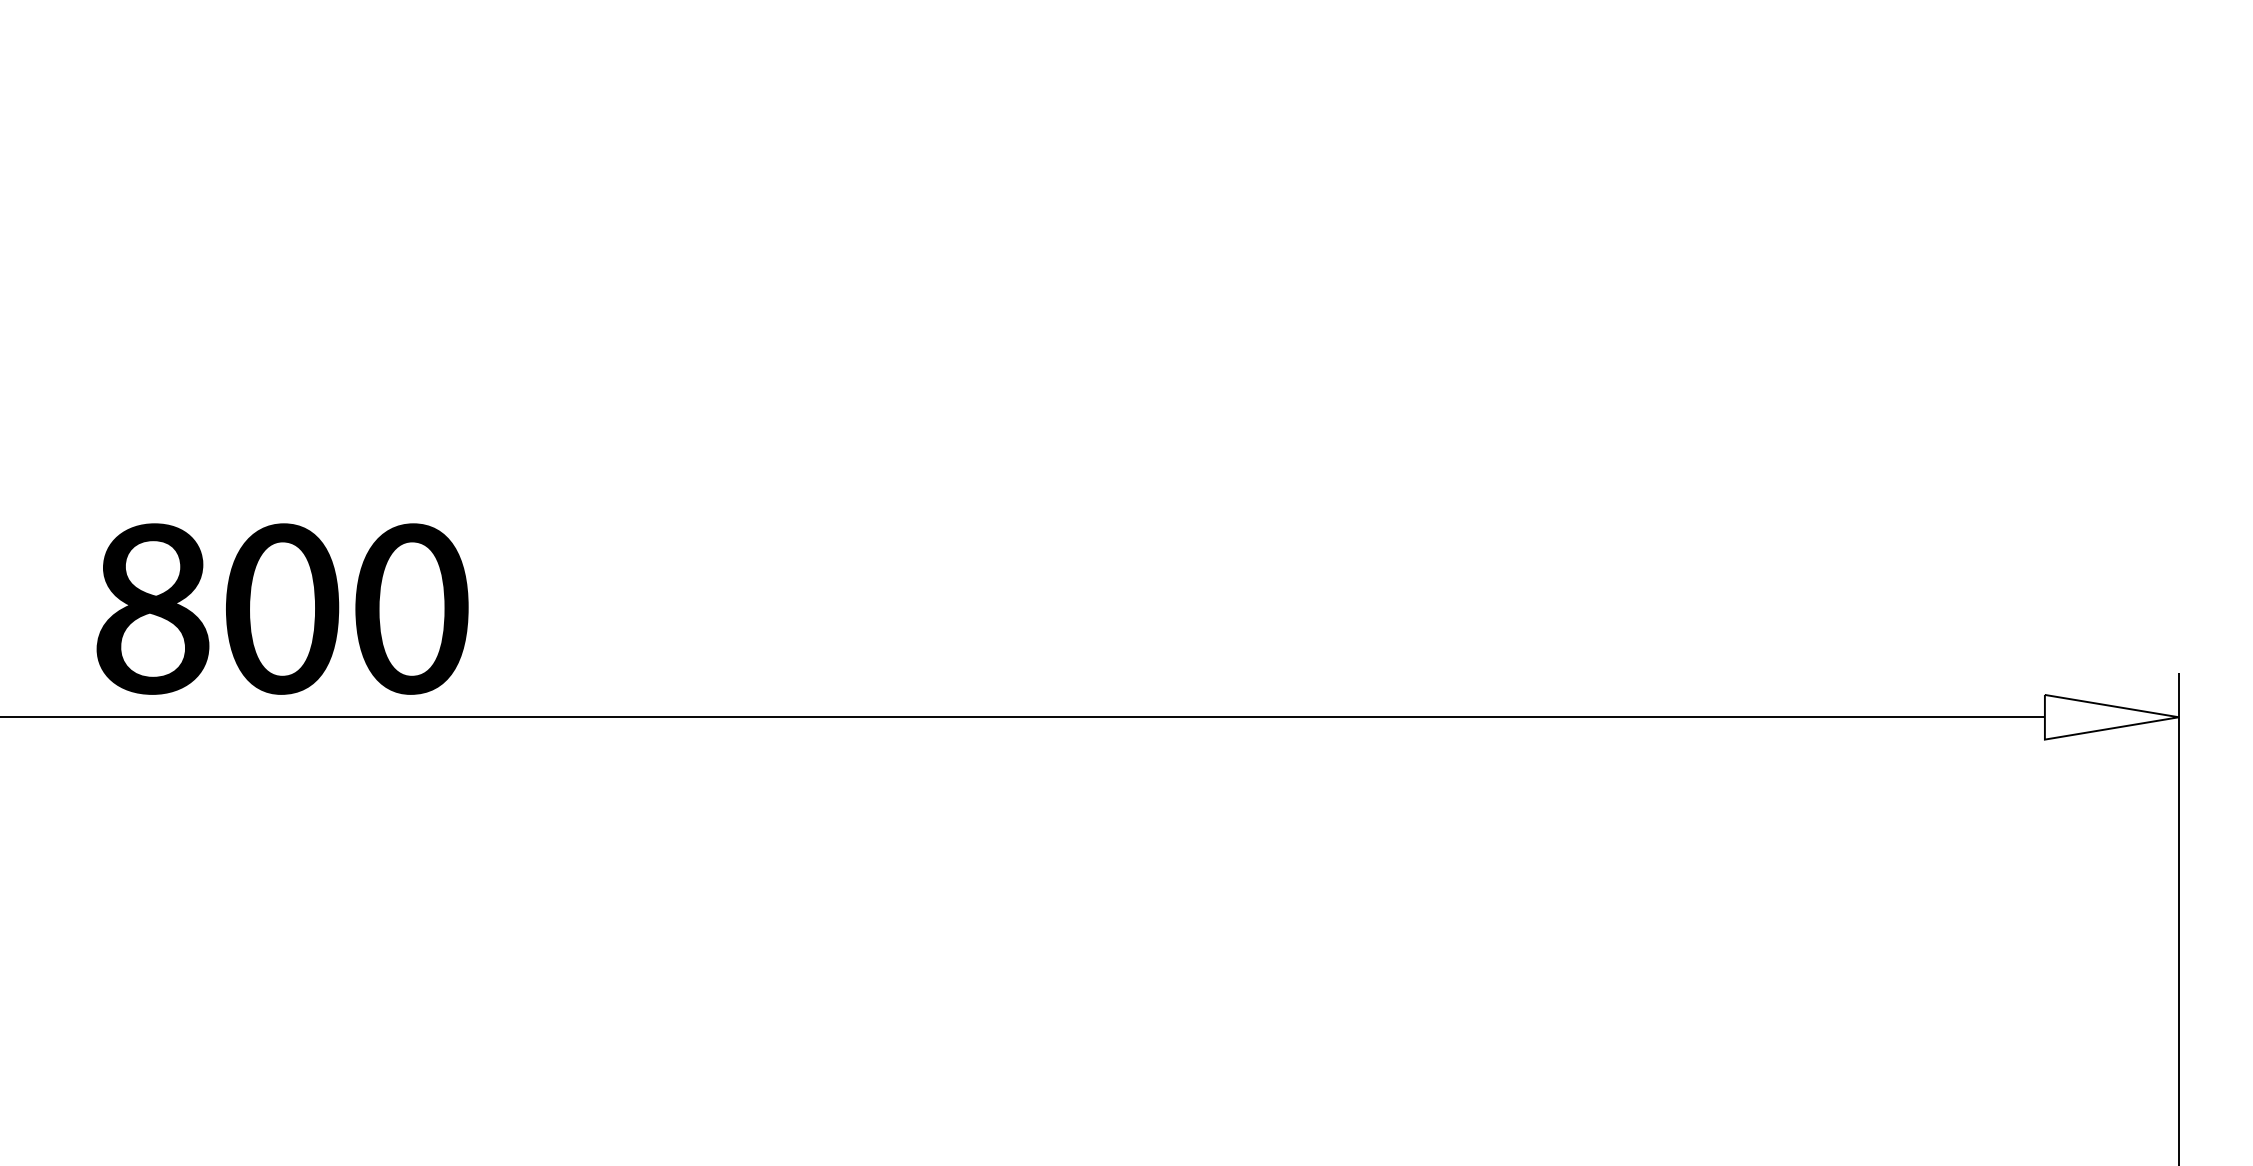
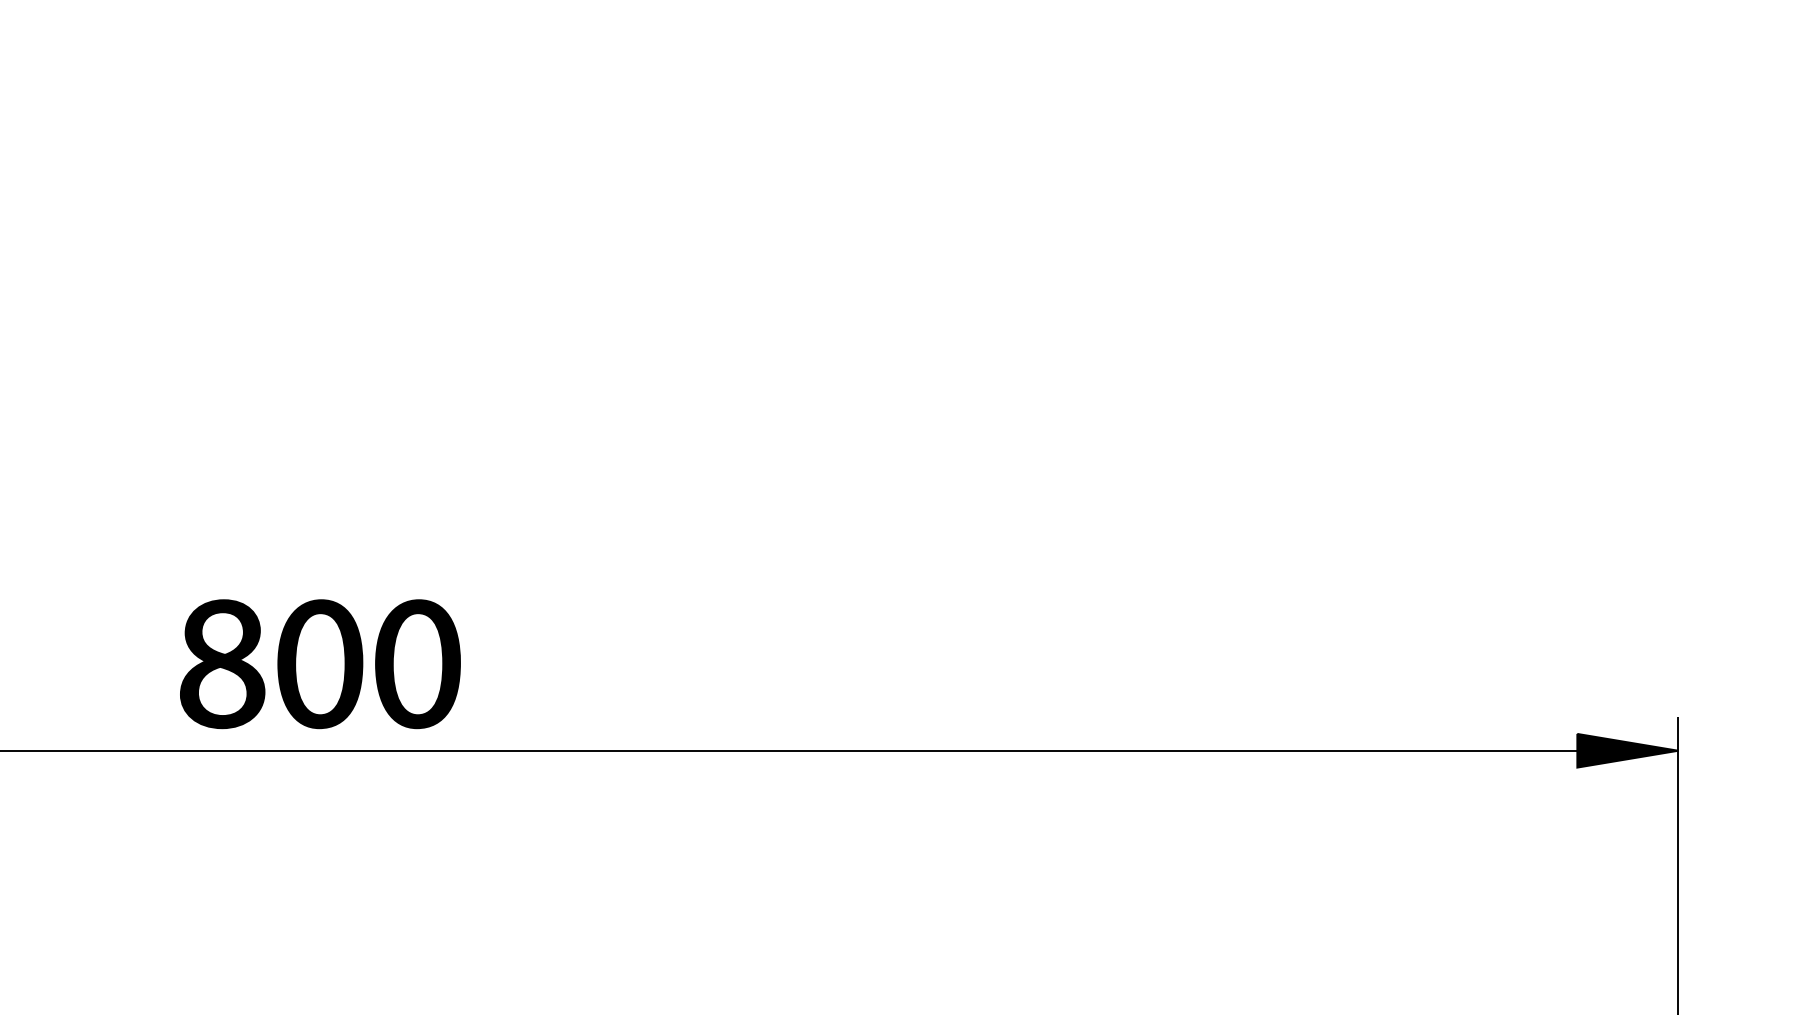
part: (282, 609) -> (320, 664), moved
fill: (2111, 716) -> (1627, 750), added

